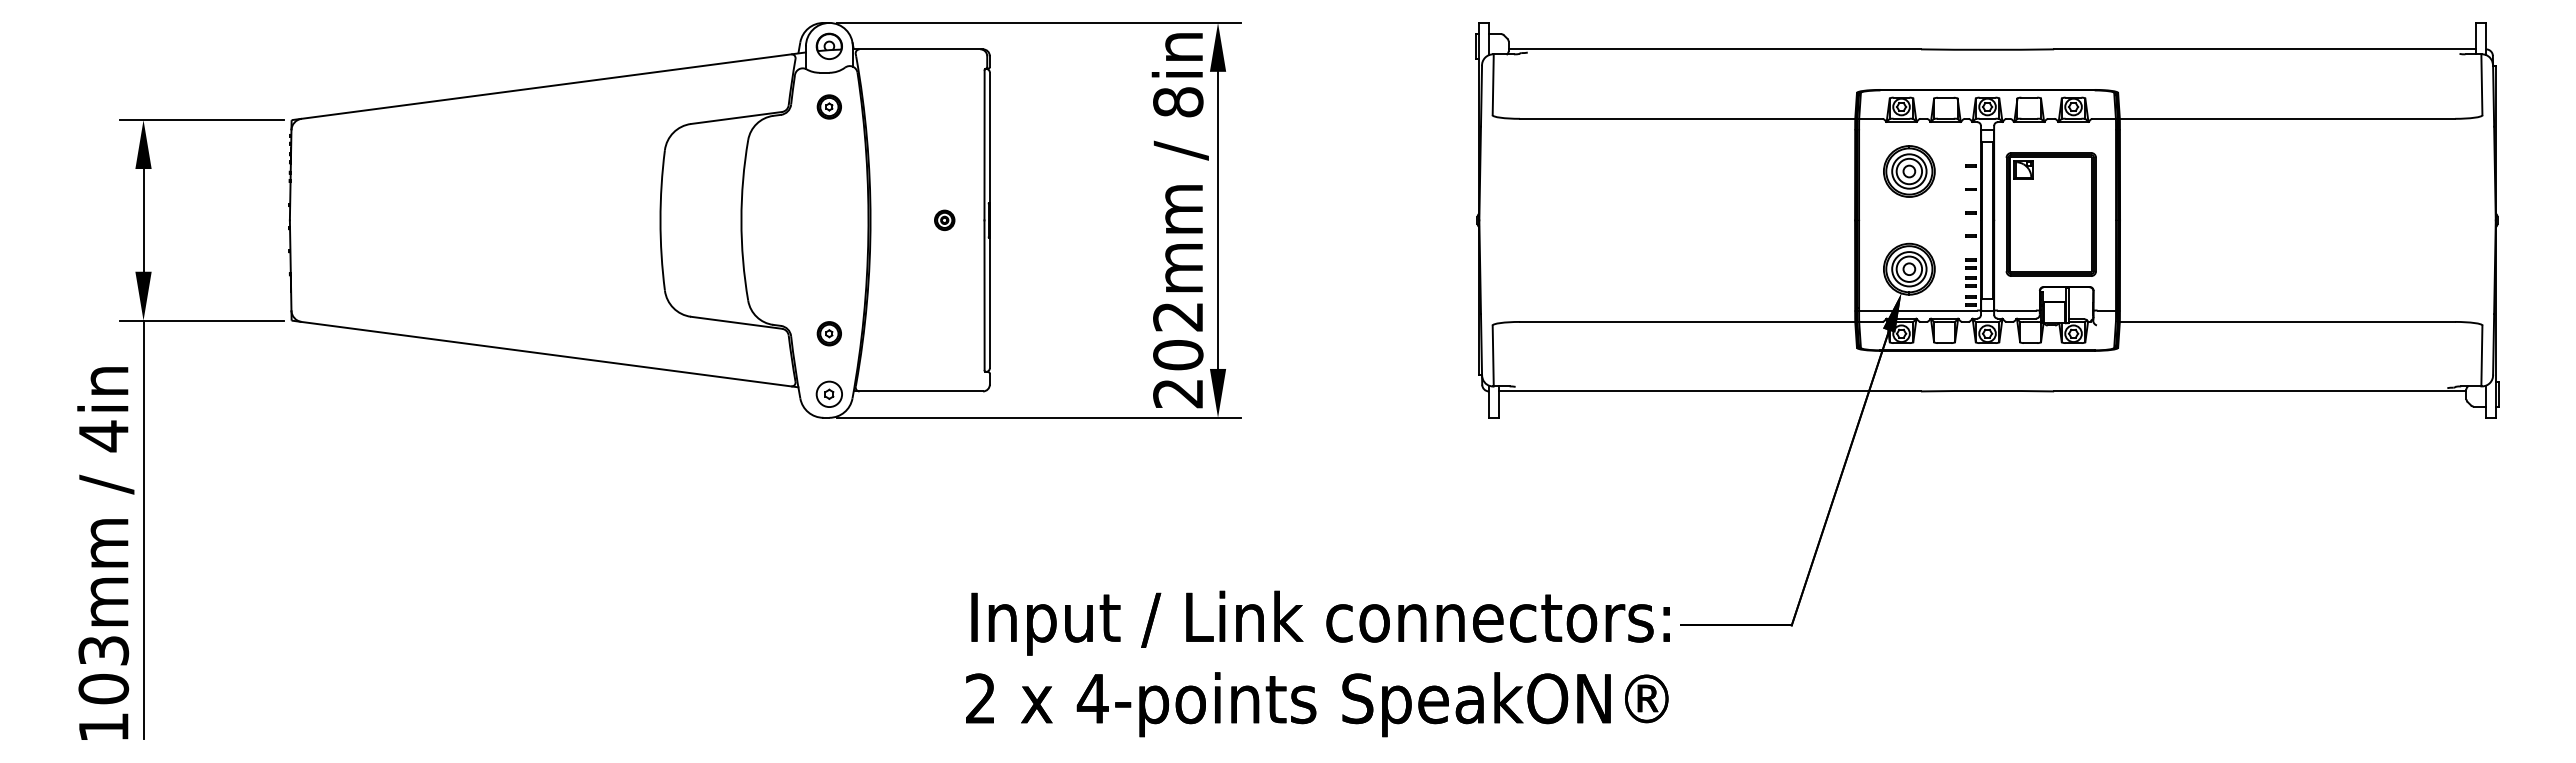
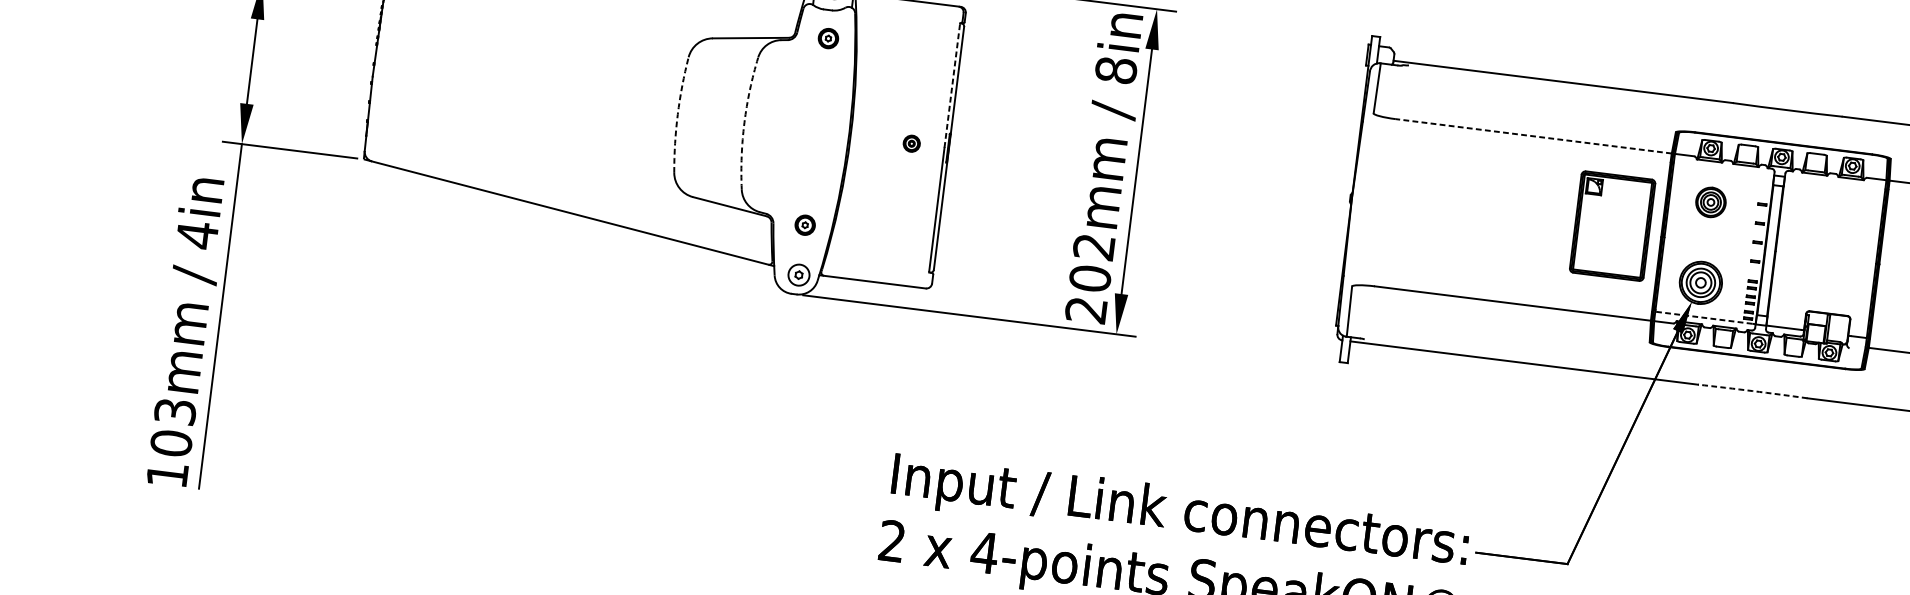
line: (1687, 118) -> (1533, 136), solid -> dashed
line: (984, 145) -> (952, 86), solid -> dashed
part: (1909, 171) -> (1711, 202), size x0.7
part: (2050, 214) -> (1611, 226), moved
arc: (660, 220) -> (677, 114), solid -> dashed
arc: (741, 220) -> (744, 123), solid -> dashed
line: (1917, 310) -> (1703, 317), solid -> dashed
arc: (1987, 390) -> (1752, 390), solid -> dashed

